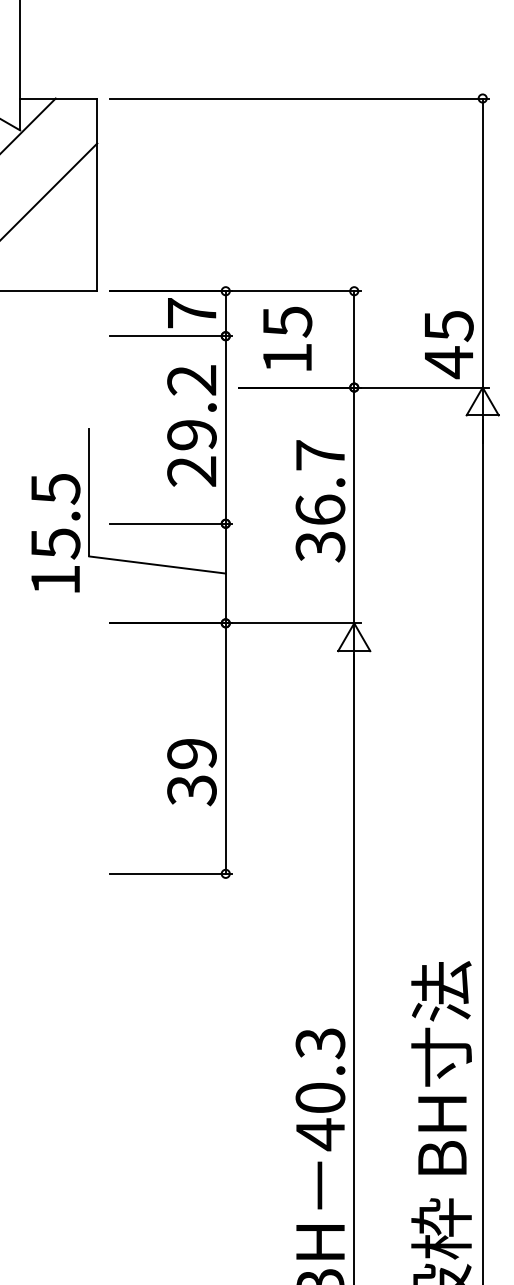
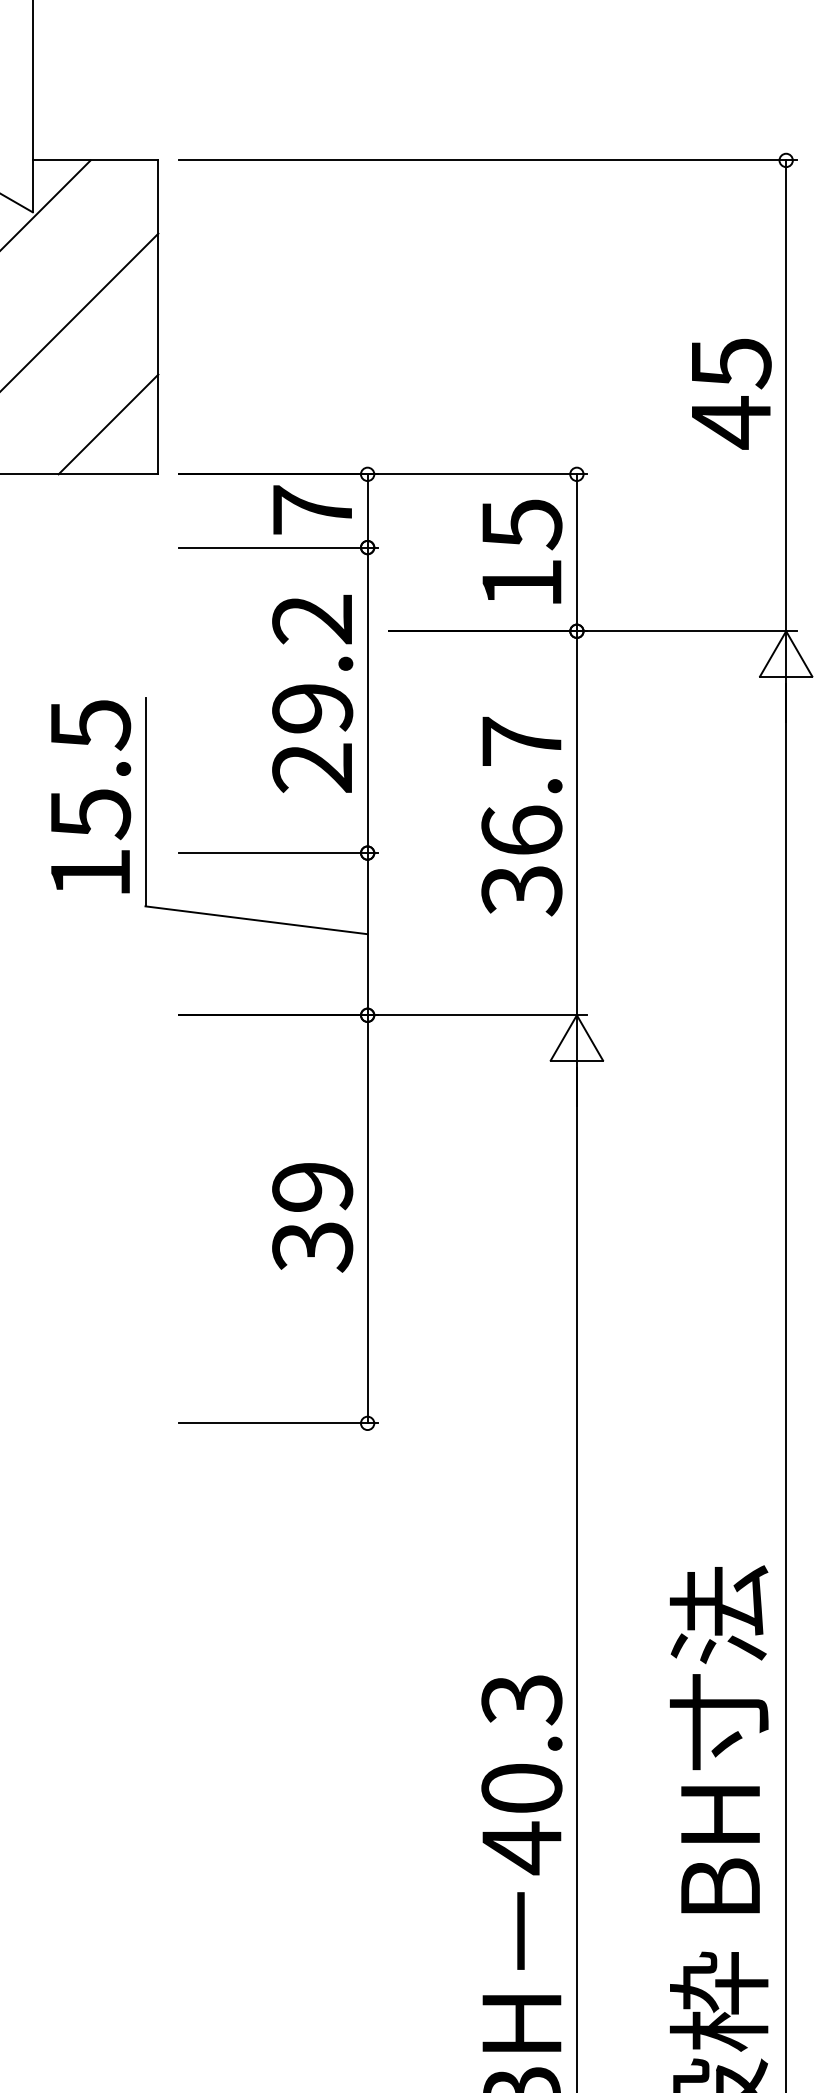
line: (66, 260) -> (108, 424), added
text: (287, 338) -> (521, 551), moved
text: (449, 345) -> (732, 394), moved
text: (55, 533) -> (90, 797), moved
text: (191, 772) -> (311, 1217), moved

